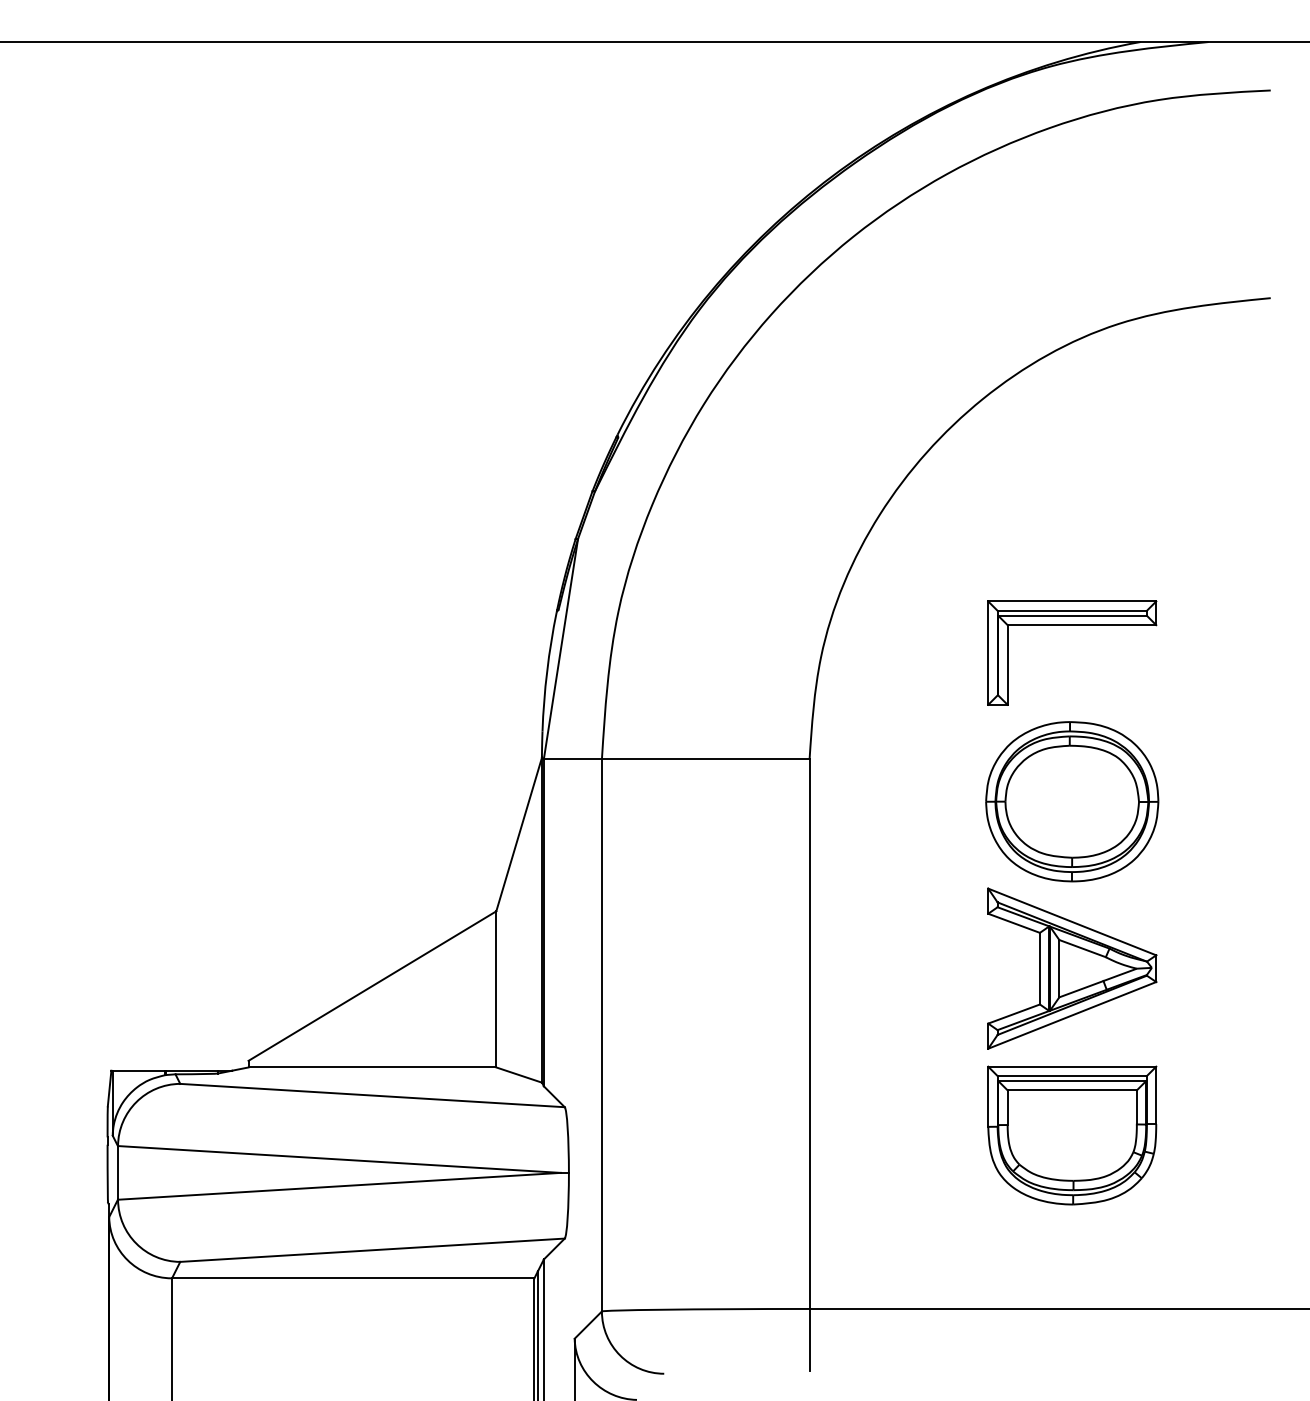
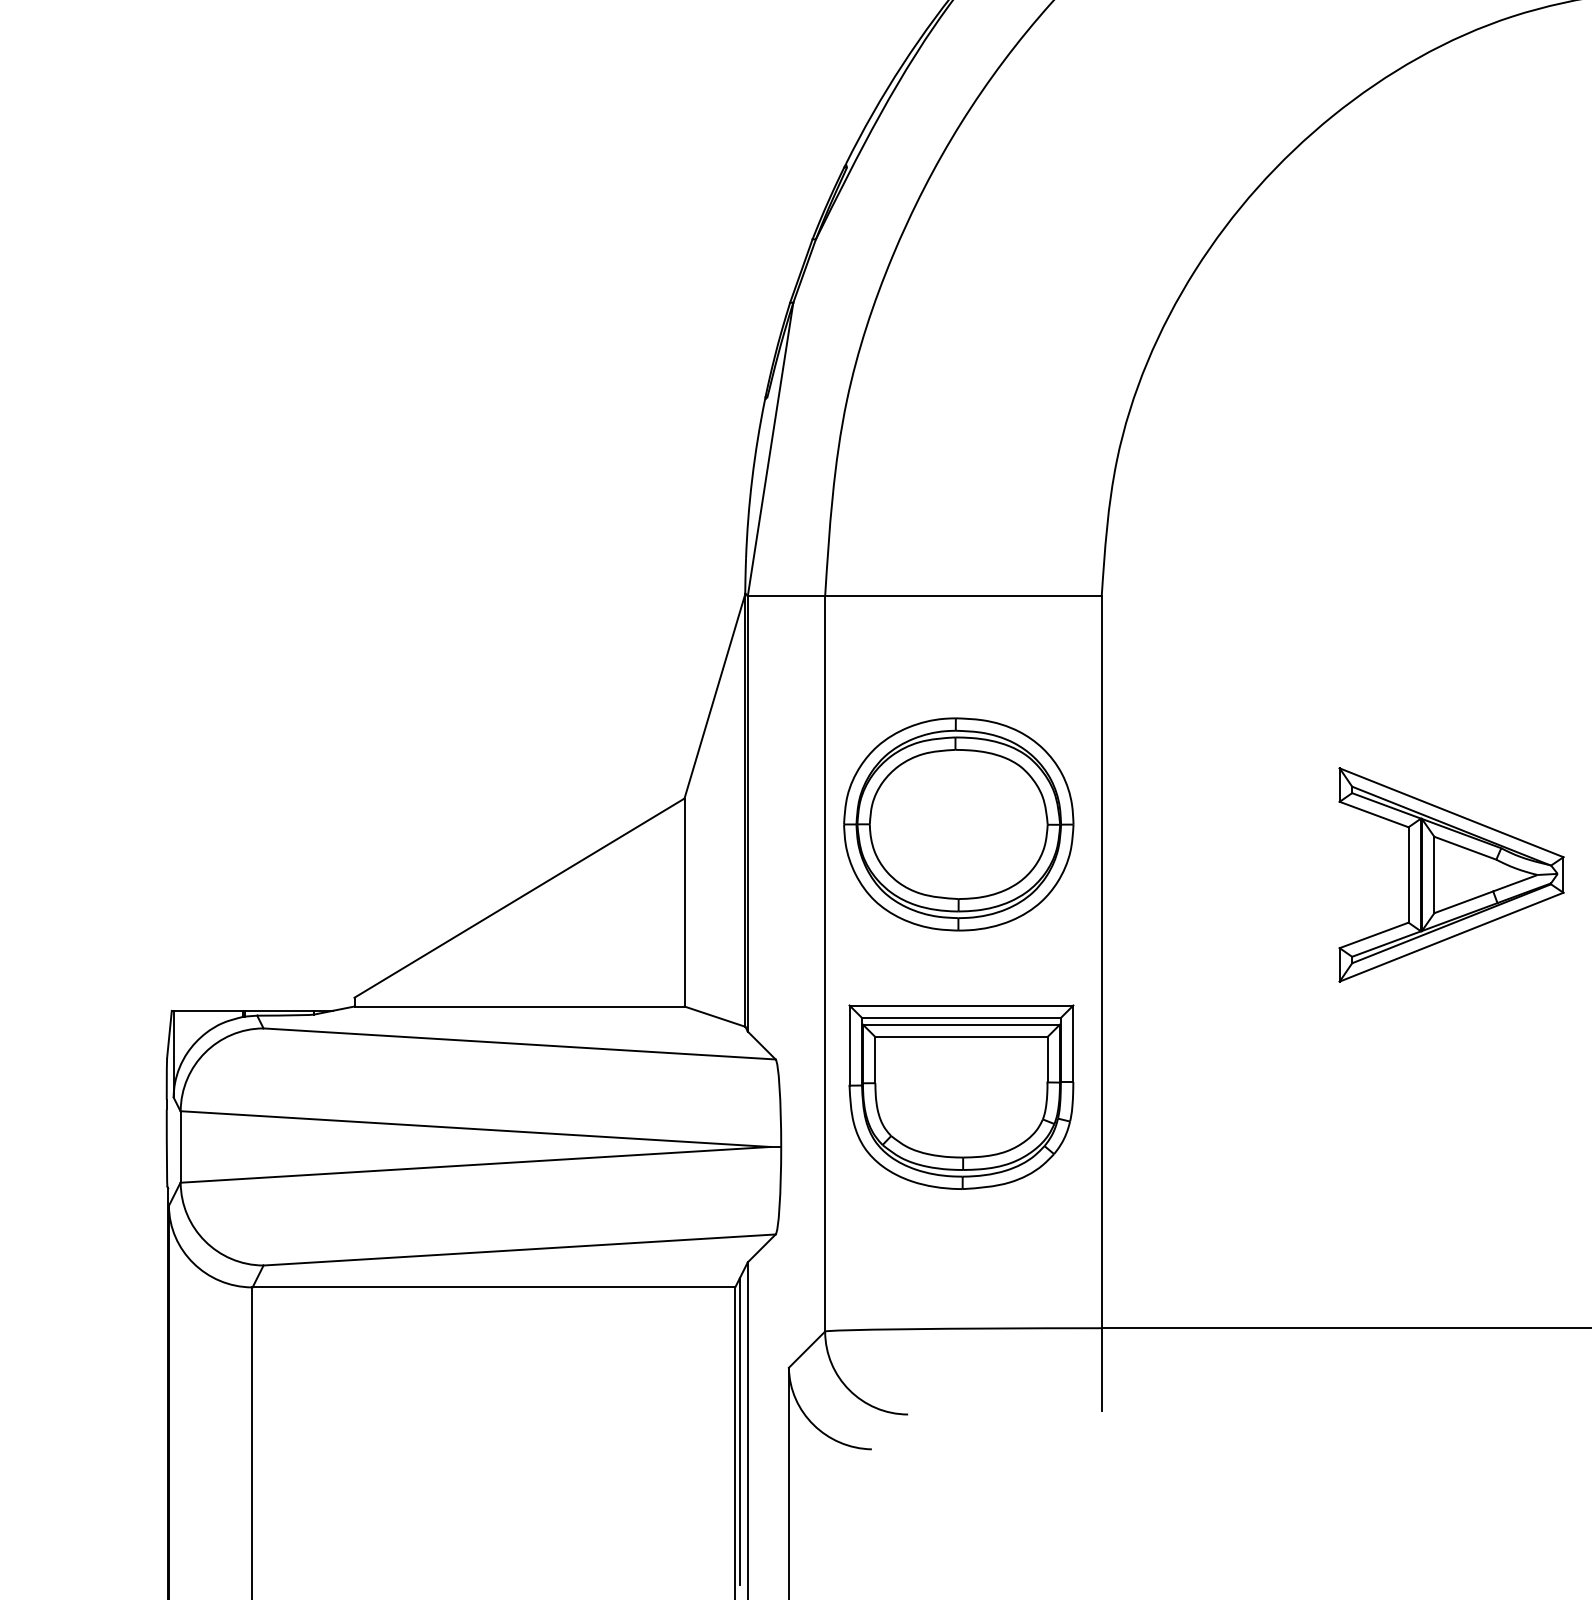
part: (1072, 625) -> (1451, 417), removed
part: (1072, 801) -> (959, 824), moved
part: (1072, 1135) -> (961, 1097), moved

